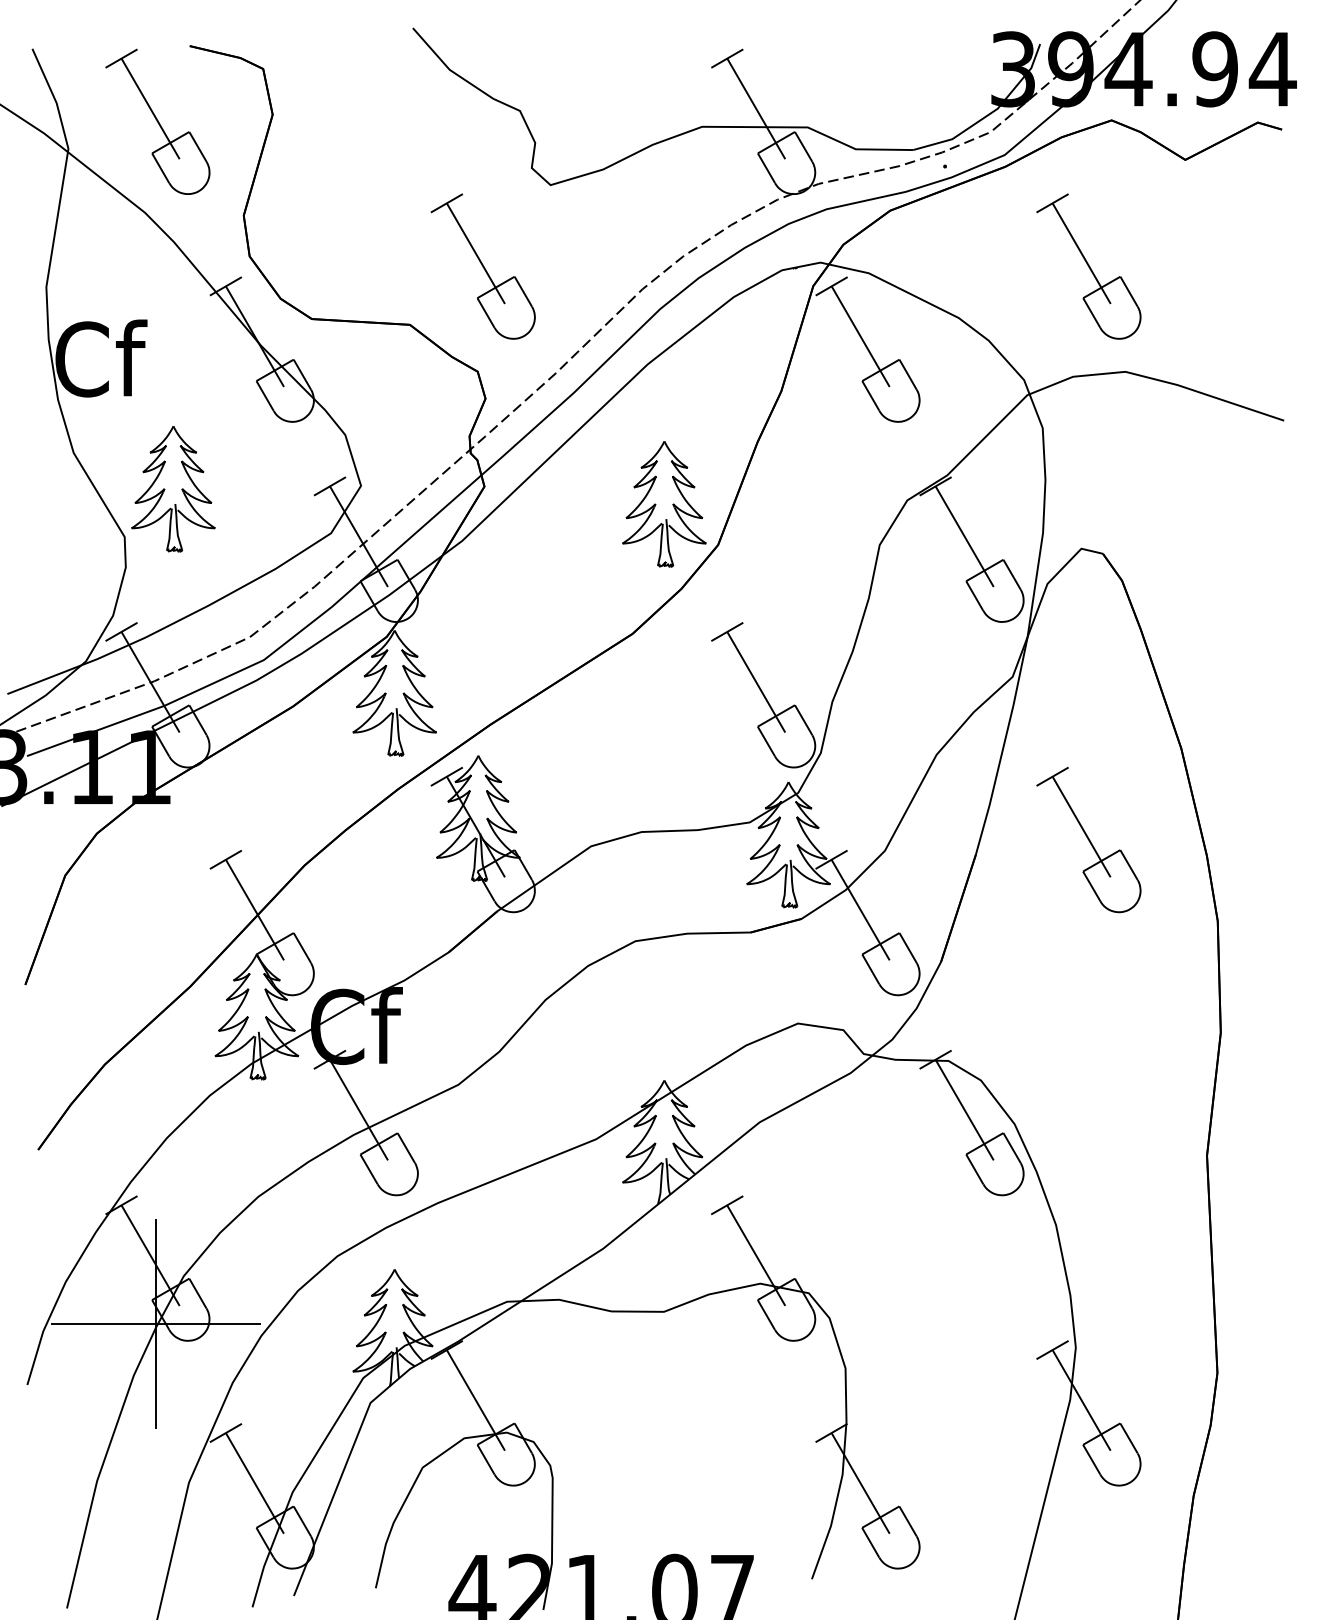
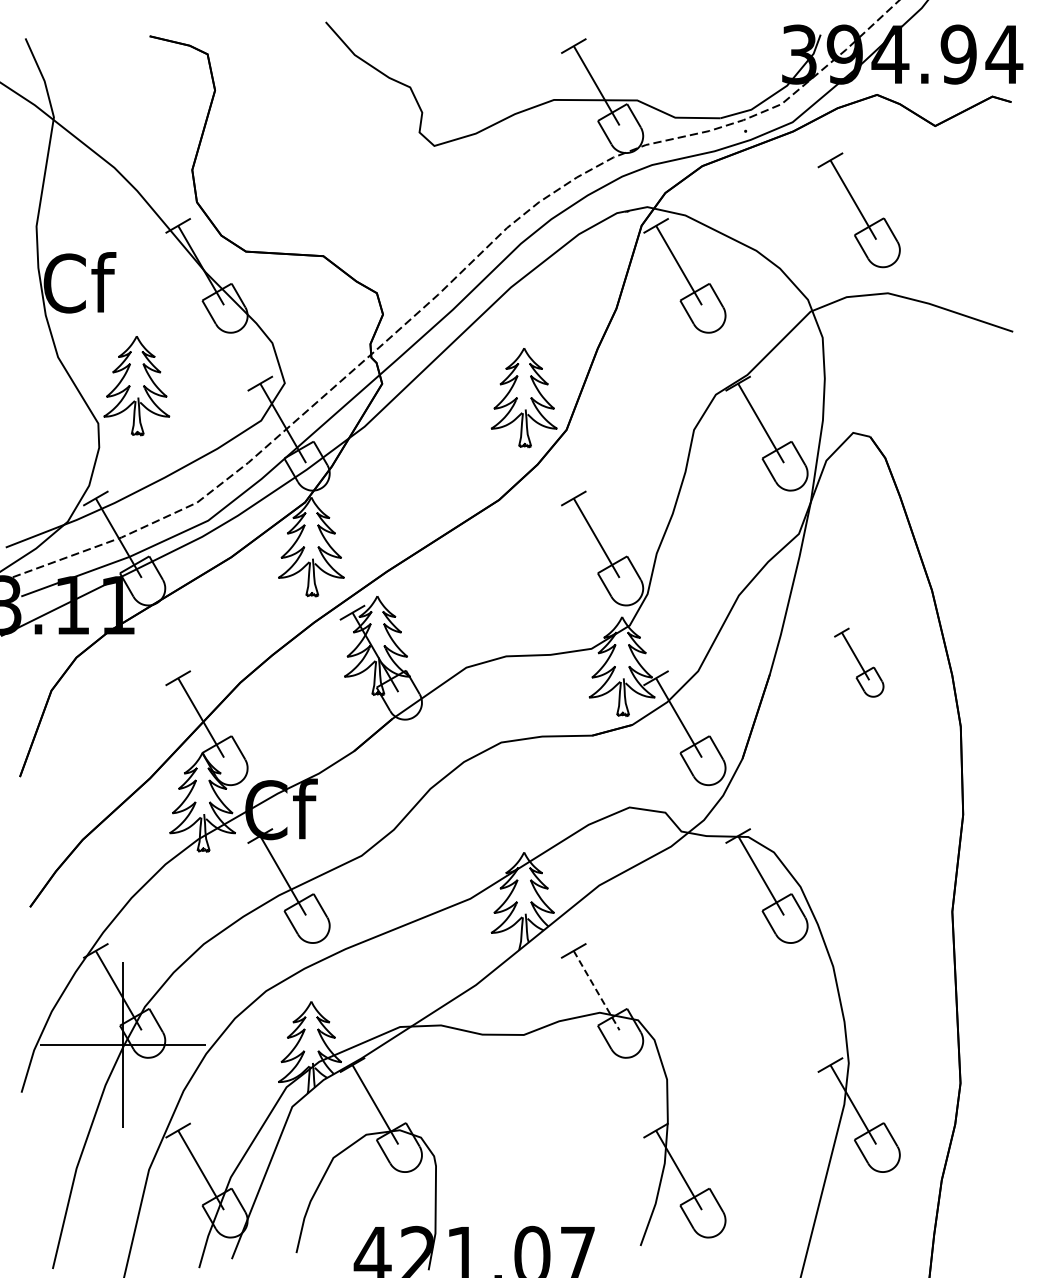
part: (157, 121) -> (124, 95), removed
part: (482, 266) -> (380, 210), removed
part: (1088, 839) -> (858, 662), size x0.6
line: (756, 1255) -> (596, 990), solid -> dashed

